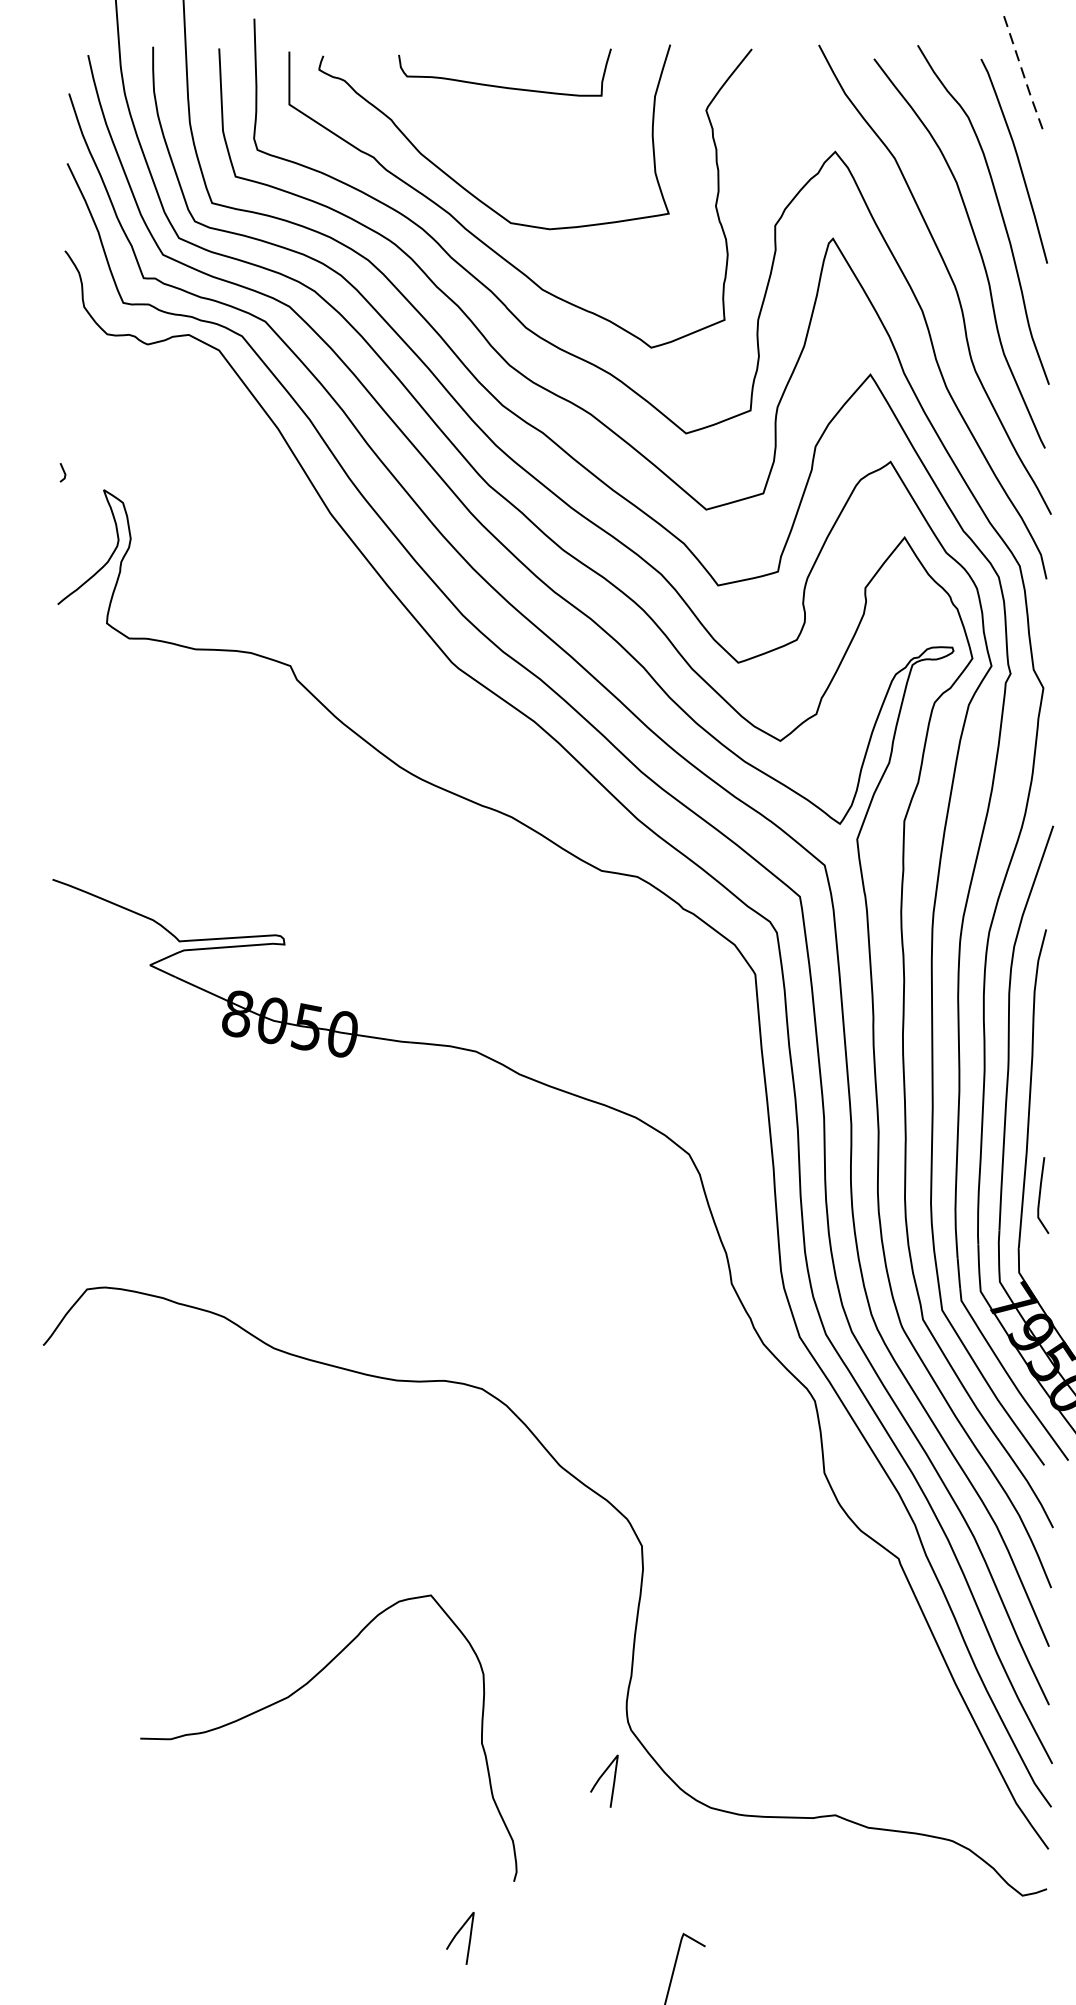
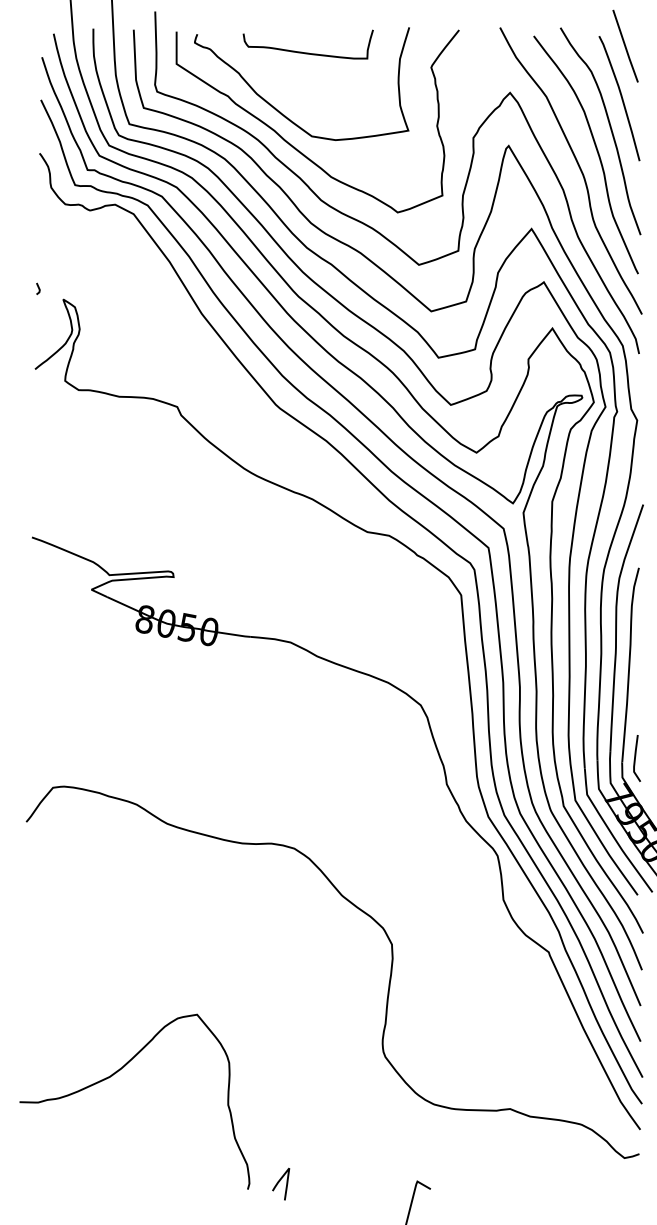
line: (1024, 75) -> (625, 46), dashed -> solid
line: (1040, 1195) -> (635, 758), moved
curve: (298, 1691) -> (116, 1073), moved
curve: (603, 1776) -> (368, 1085), removed

